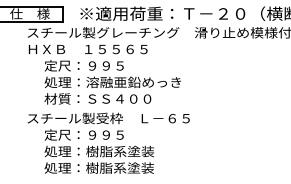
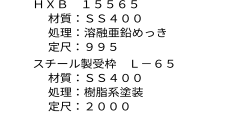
text: (97, 65) -> (94, 18), 定尺：９９５ -> 材質：ＳＳ４００
text: (97, 98) -> (94, 46), 材質：ＳＳ４００ -> 定尺：９９５
text: (97, 134) -> (94, 77), 定尺：９９５ -> 材質：ＳＳ４００
text: (98, 167) -> (94, 105), 処理：樹脂系塗装 -> 定尺：２０００

